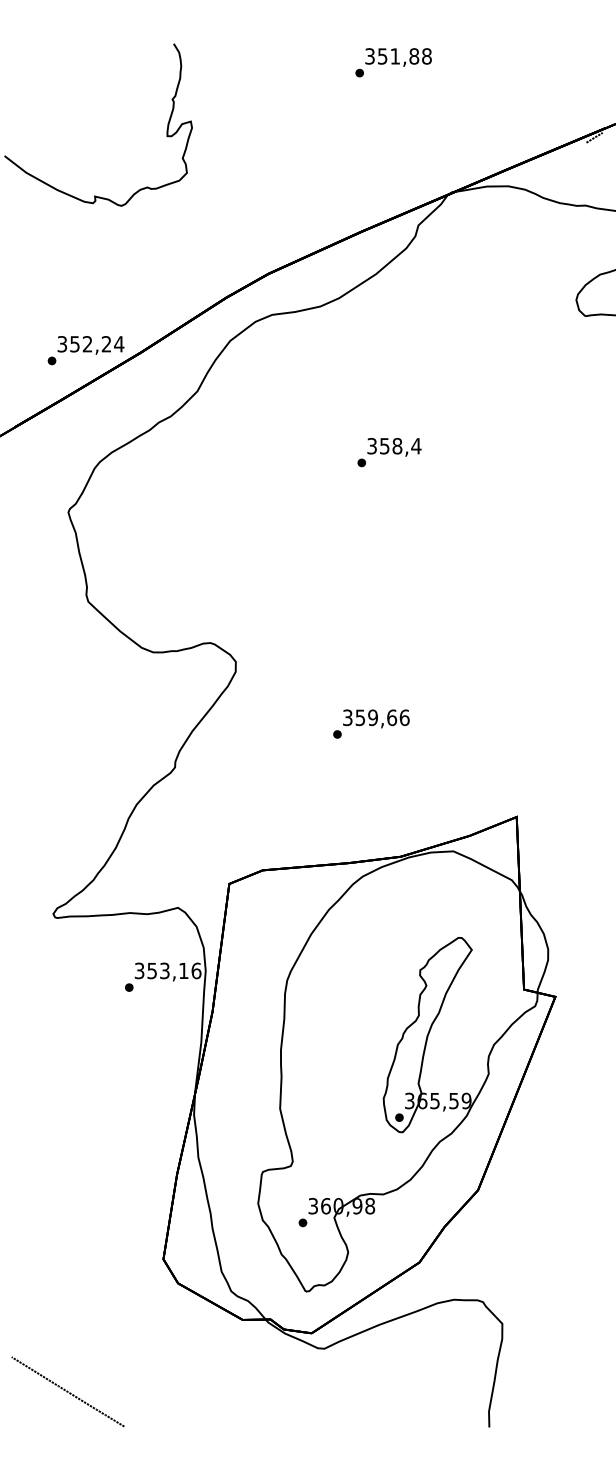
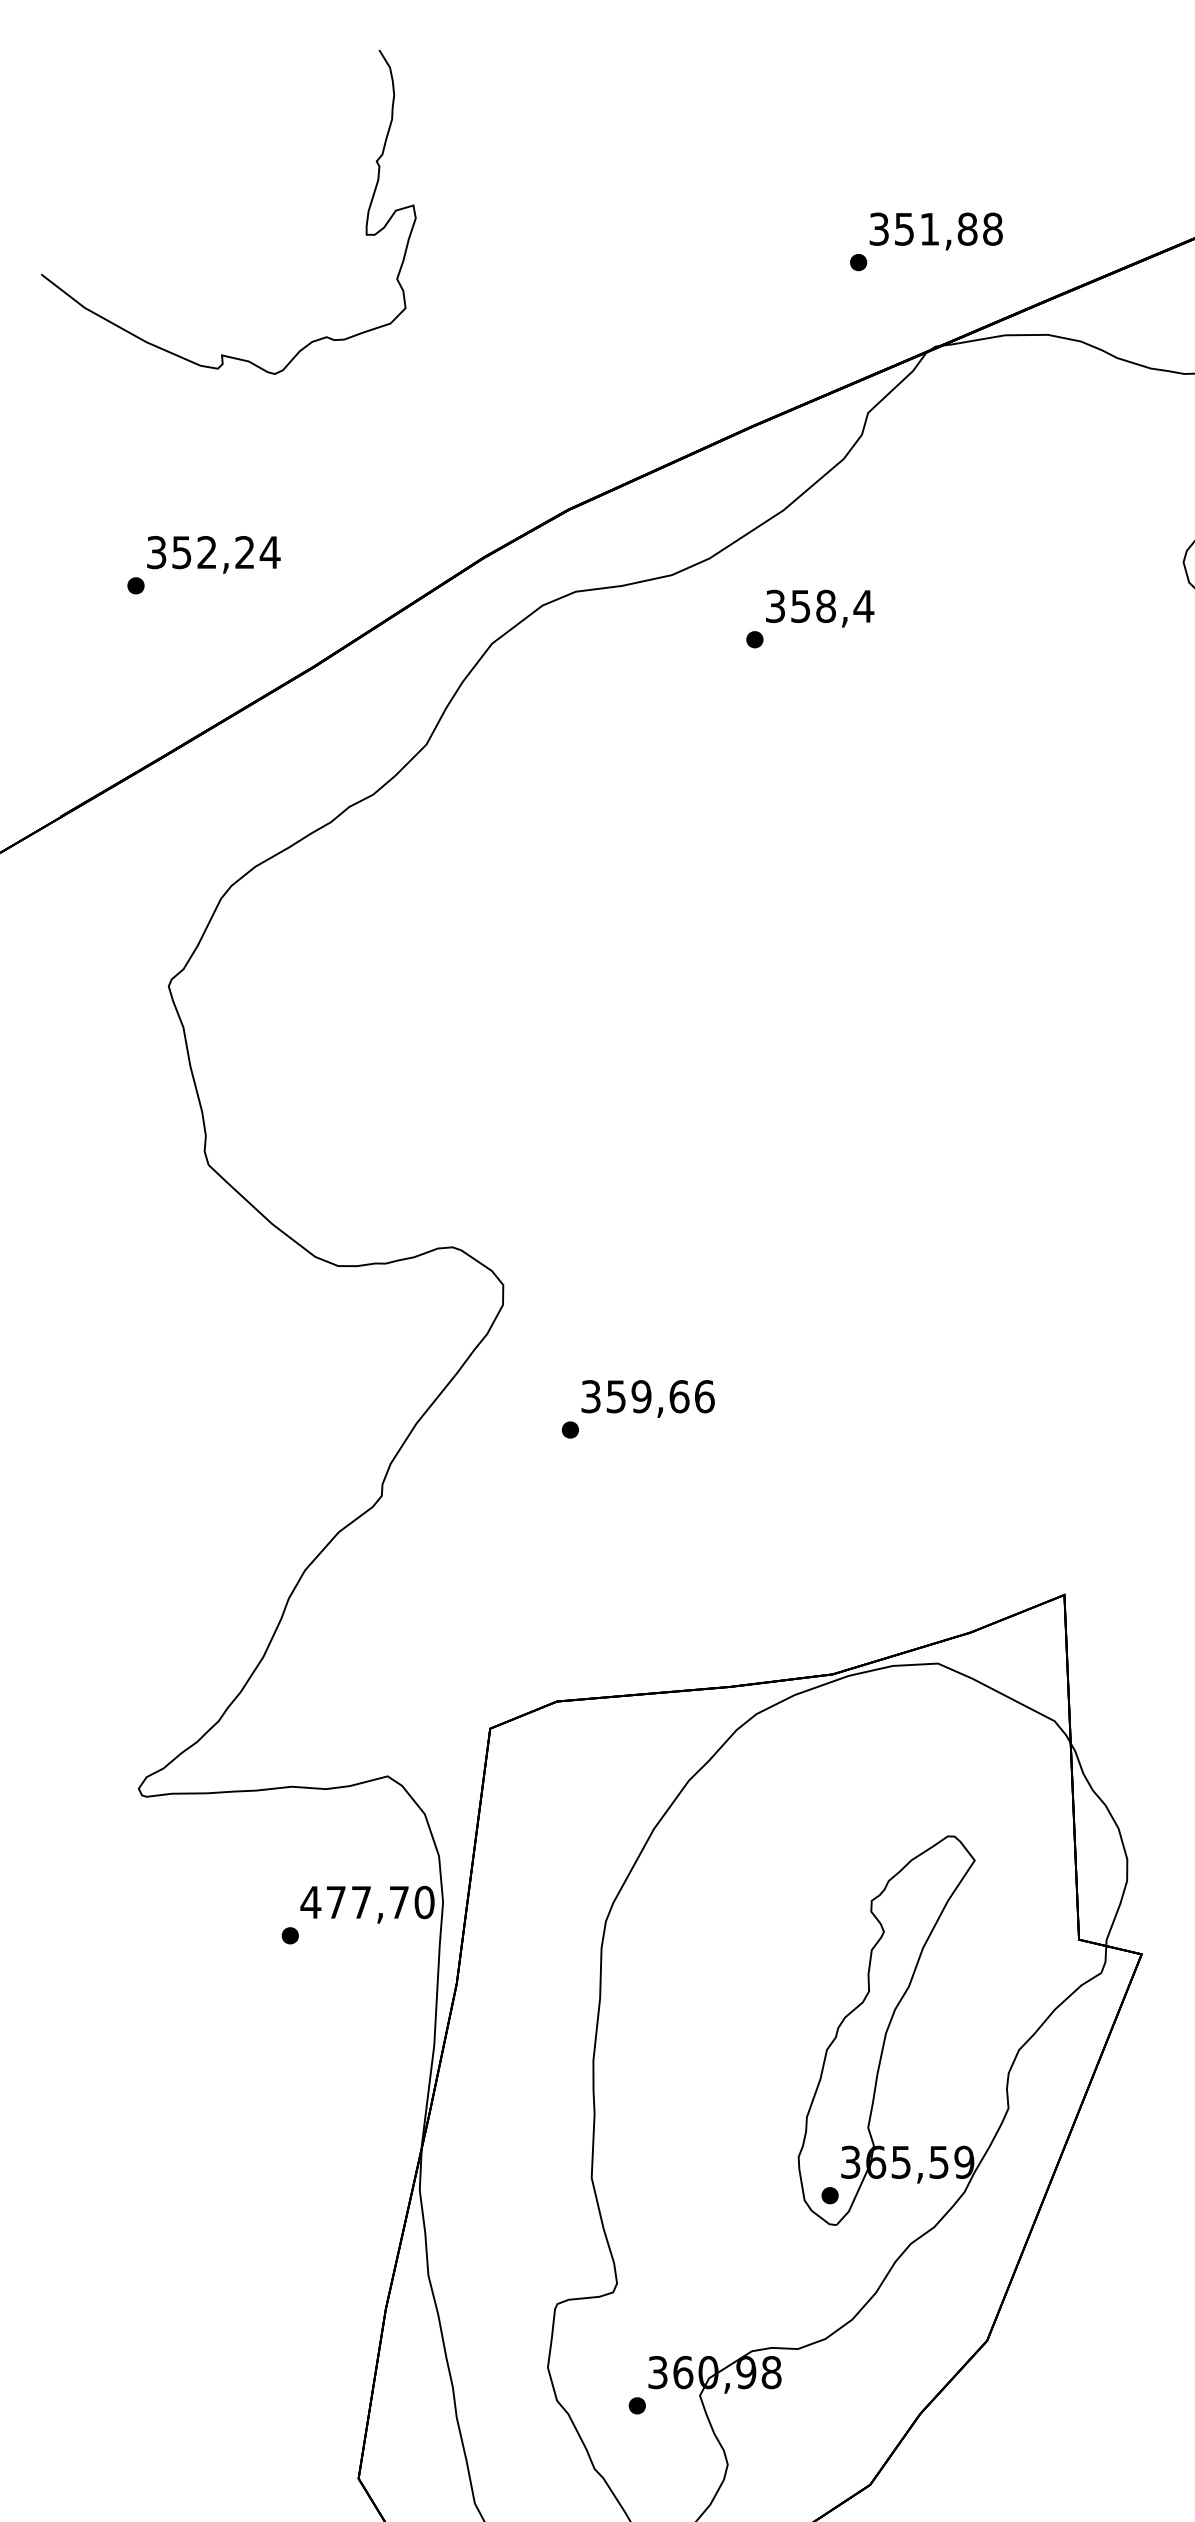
text: (393, 62) -> (926, 241), moved
text: (85, 350) -> (202, 564), moved
text: (389, 452) -> (810, 618), moved
text: (371, 723) -> (638, 1408), moved
text: (167, 970) -> (366, 1901), 353,16 -> 477,70

